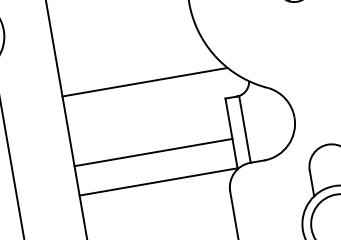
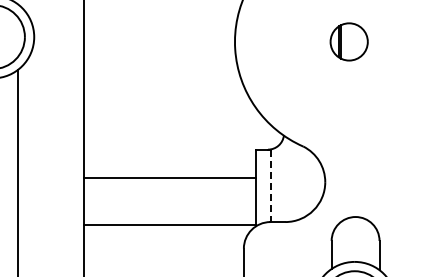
line: (144, 82) -> (173, 117), removed
line: (244, 130) -> (270, 186), solid -> dashed
line: (153, 152) -> (169, 177), moved

